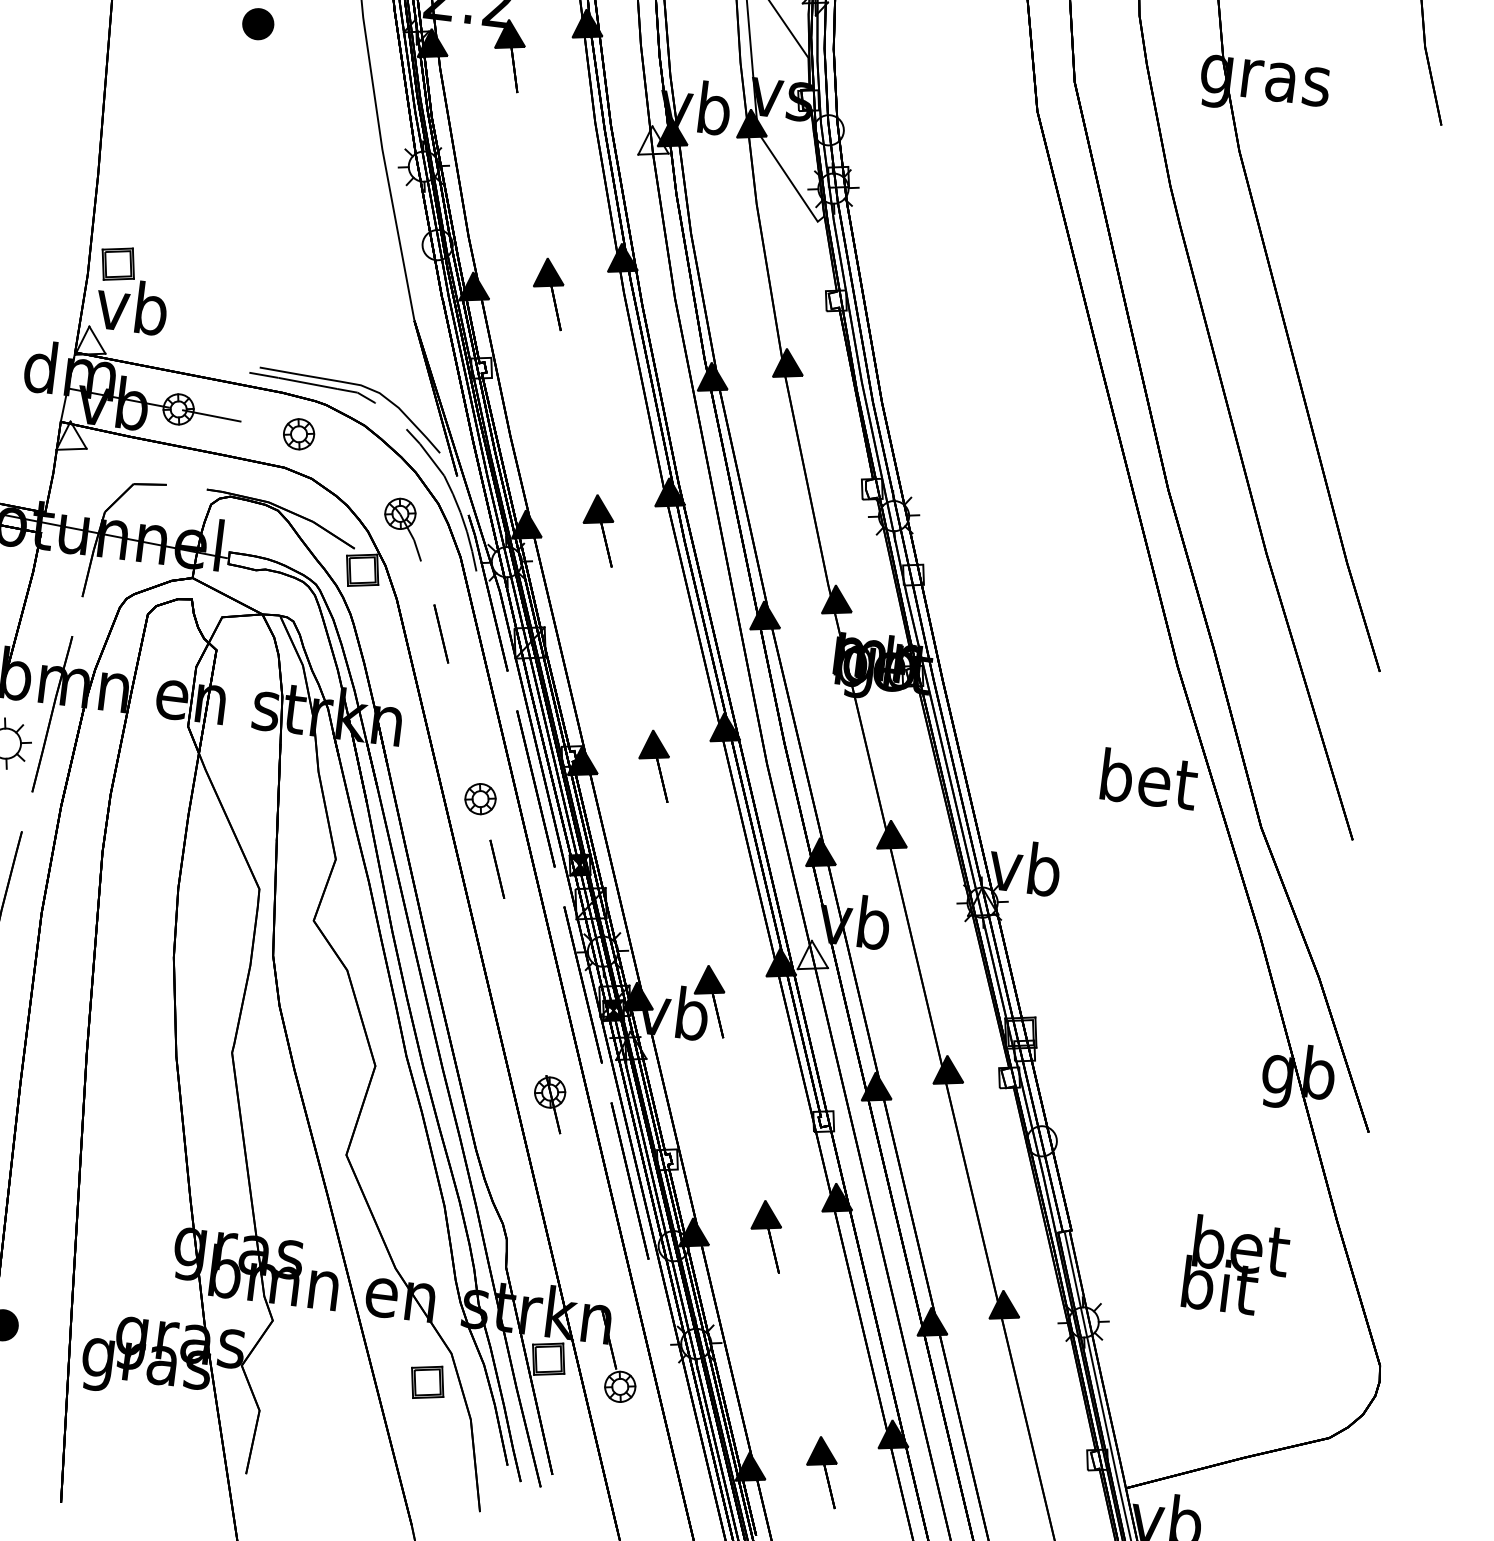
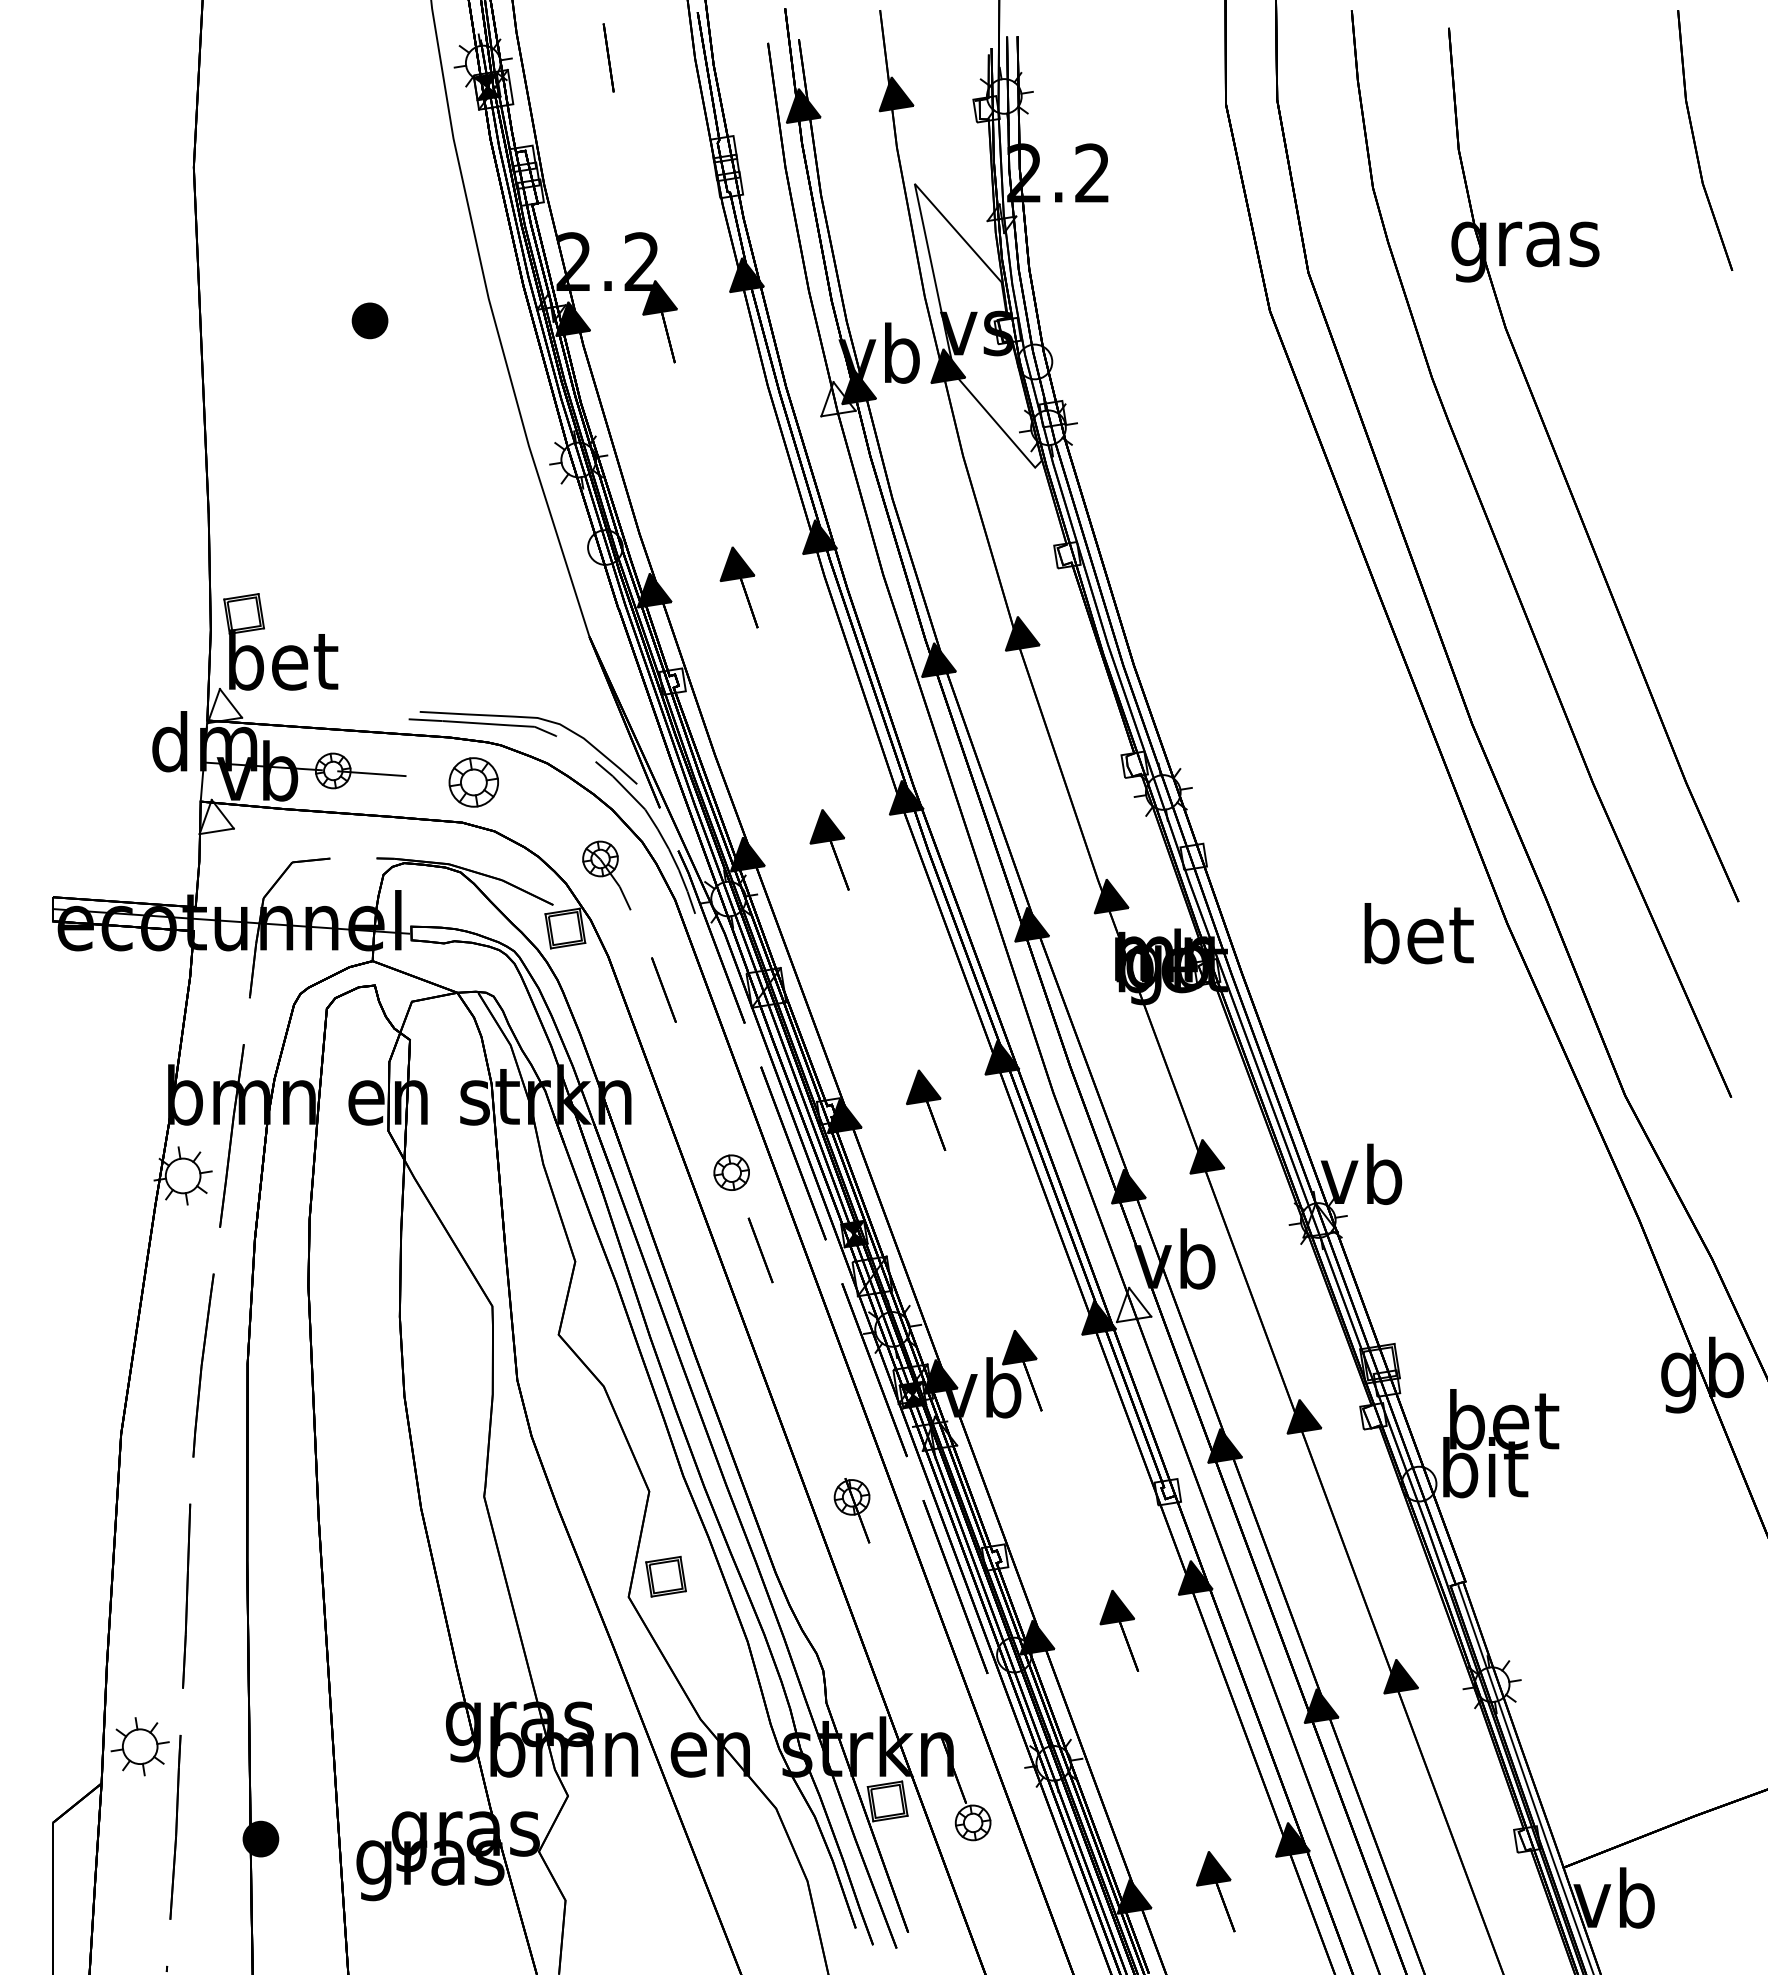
text: (145, 307) -> (281, 659), vb -> bet
part: (298, 434) -> (473, 782), size x1.4
text: (1148, 779) -> (1418, 933), moved
text: (1236, 1266) -> (1501, 1443), moved
part: (427, 1382) -> (665, 1576), moved

